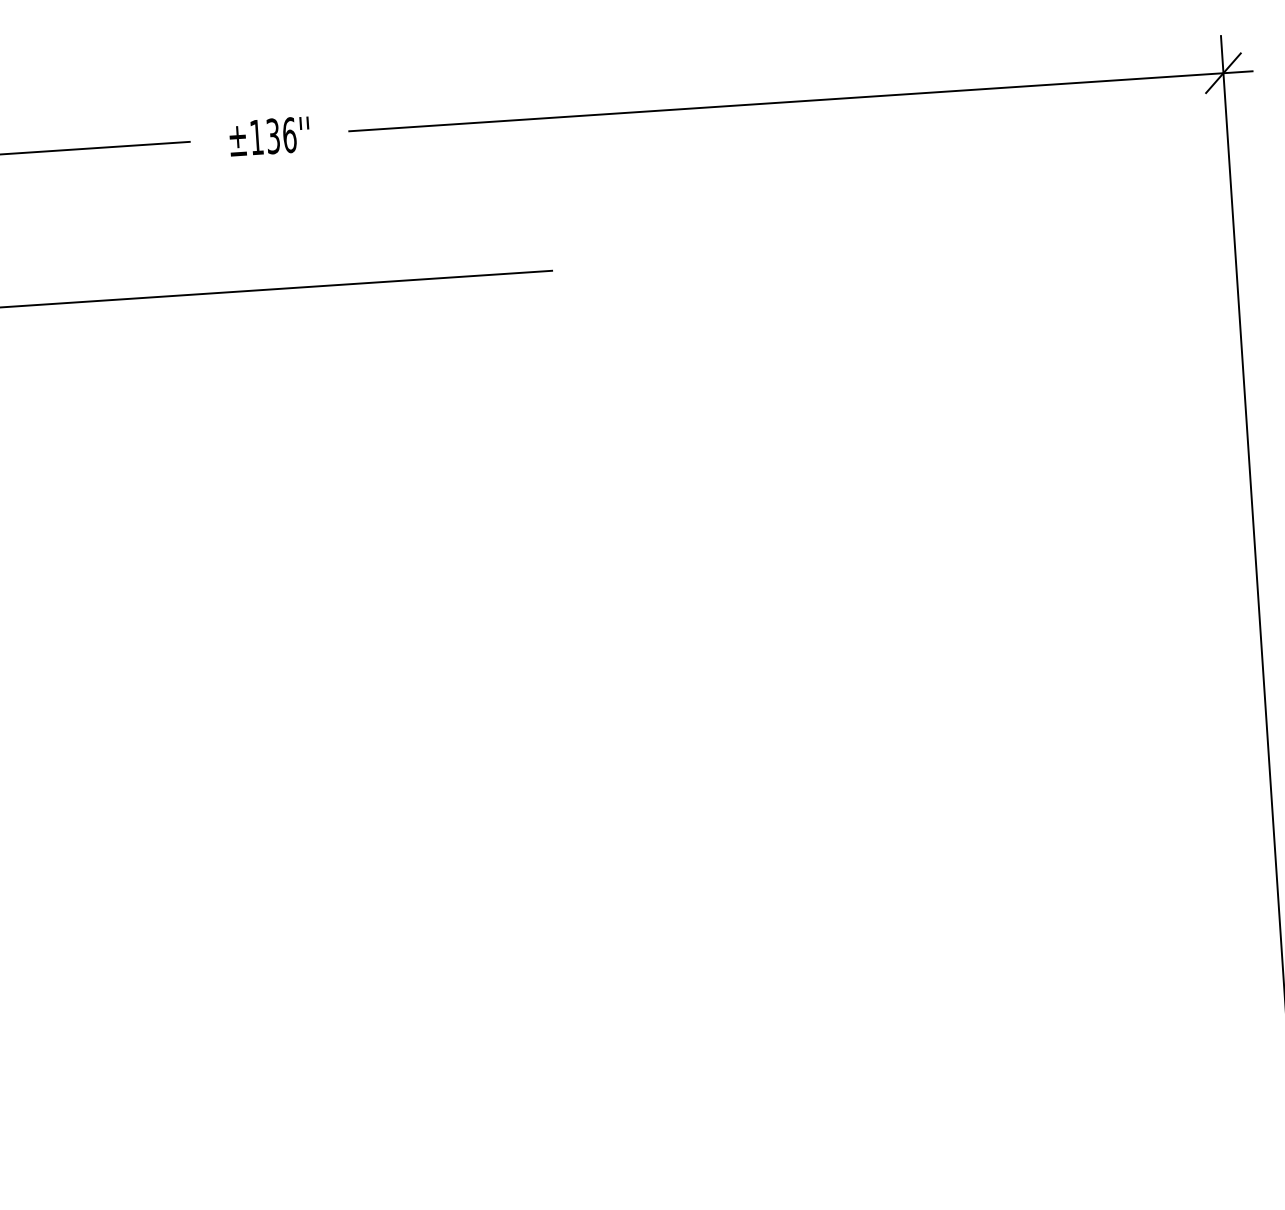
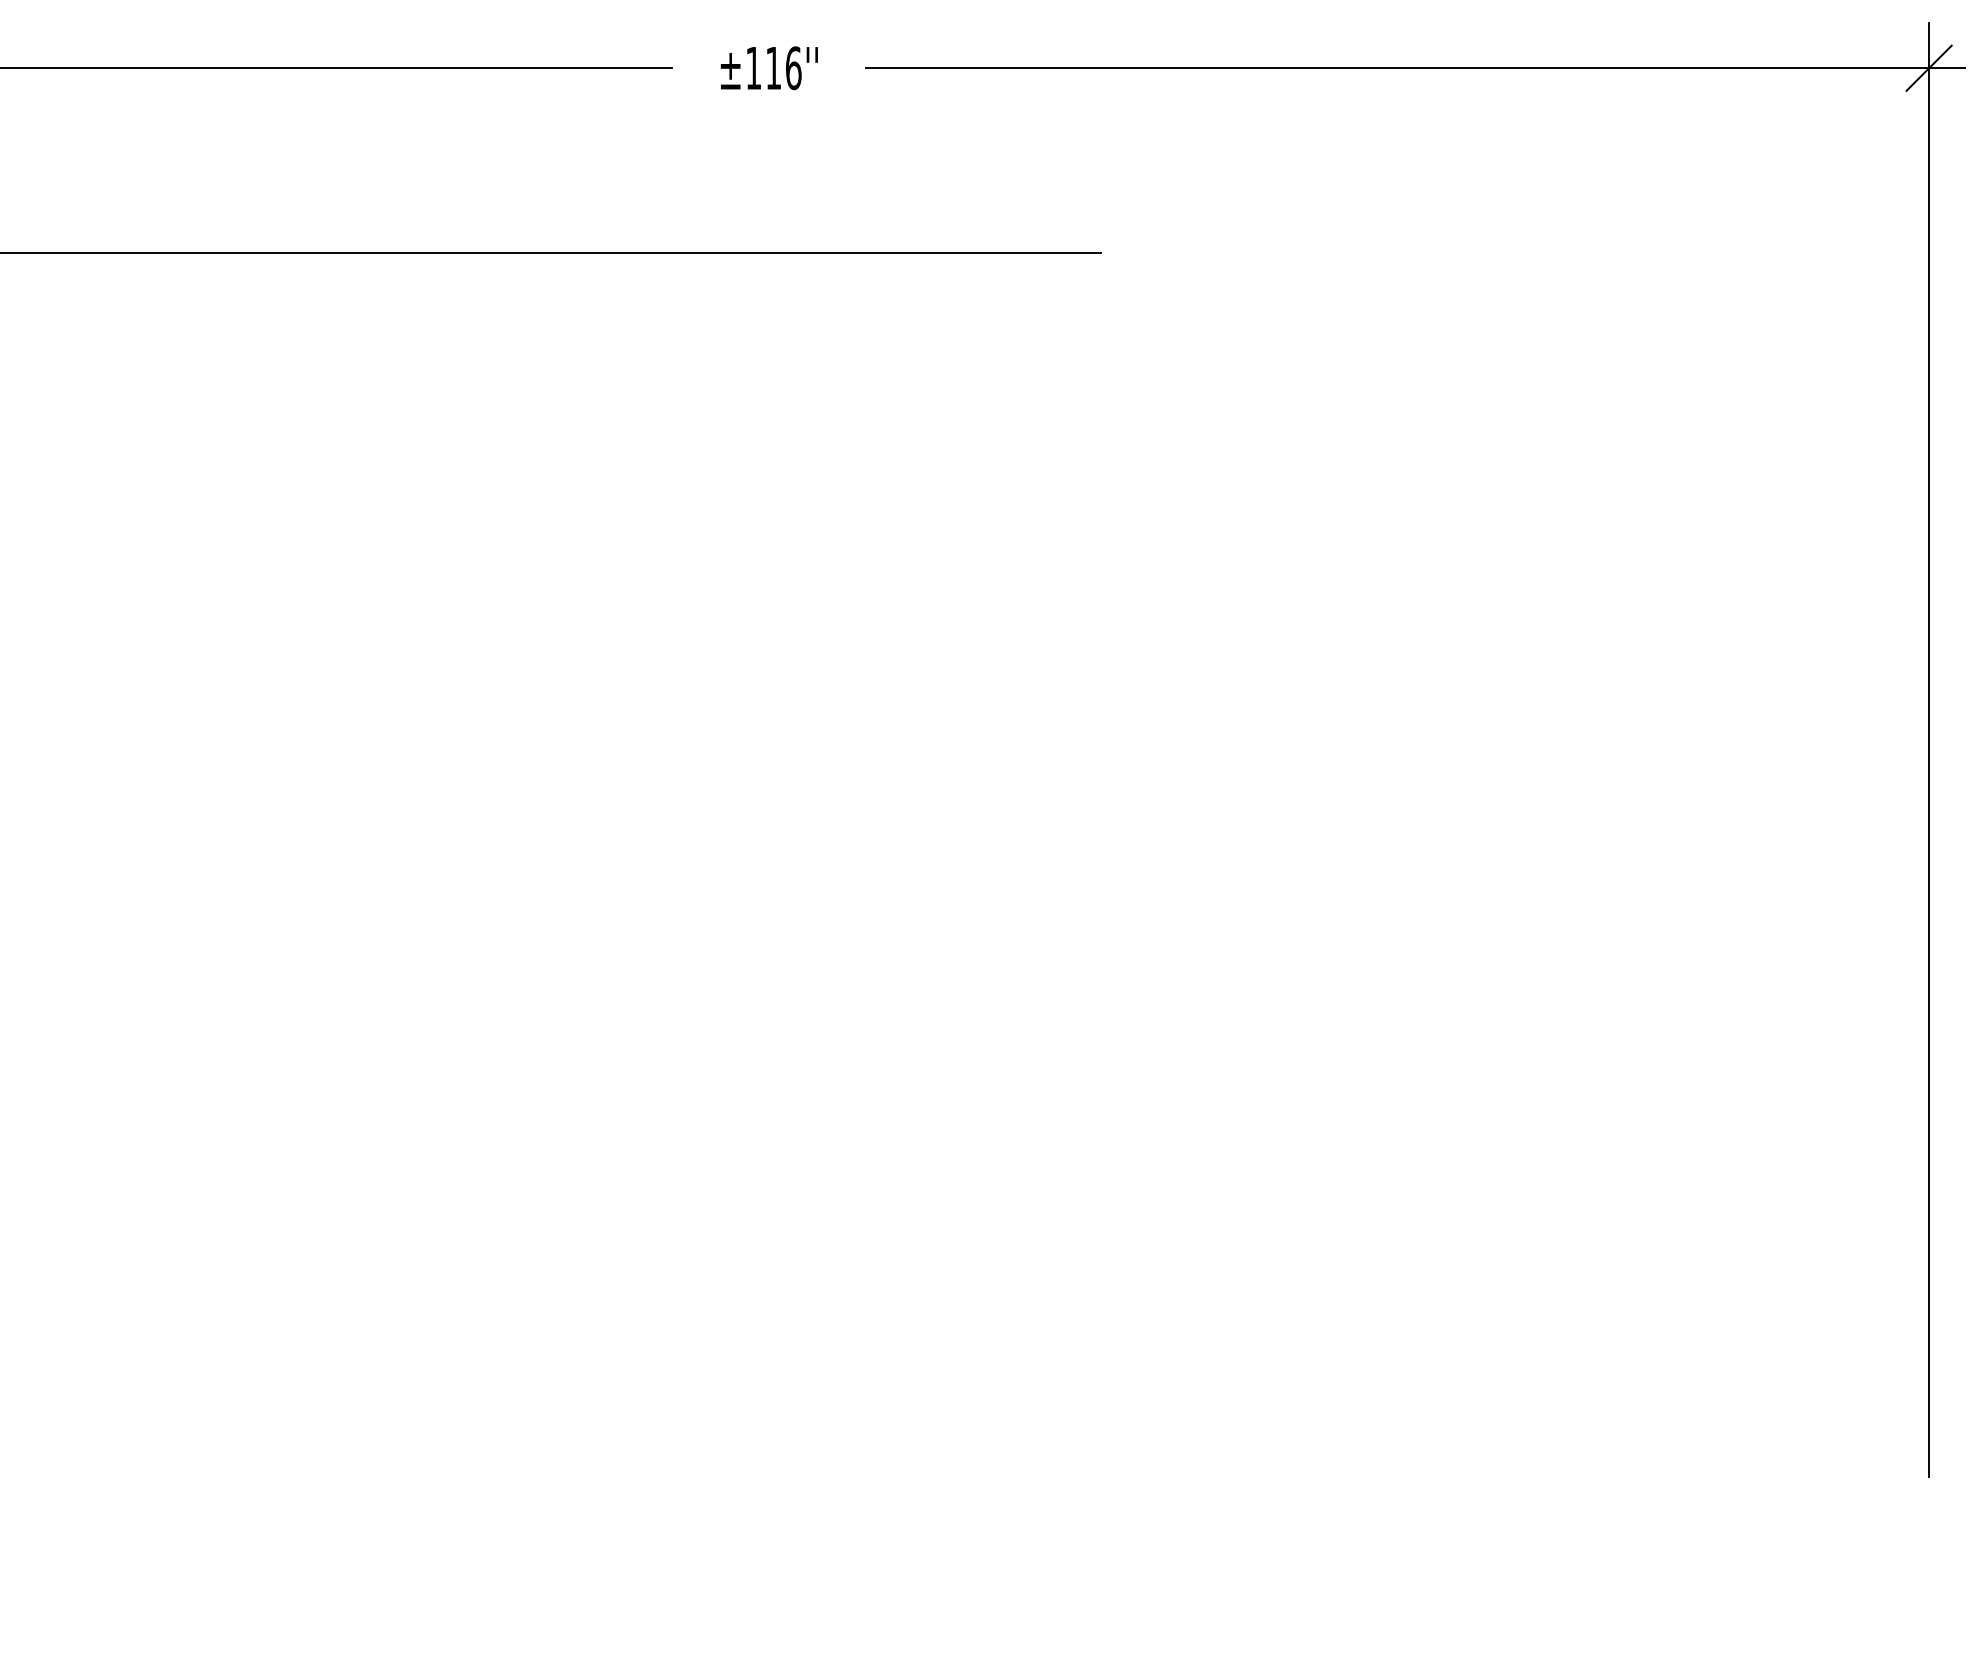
text: (273, 136) -> (773, 68), ±136'' -> ±116''

